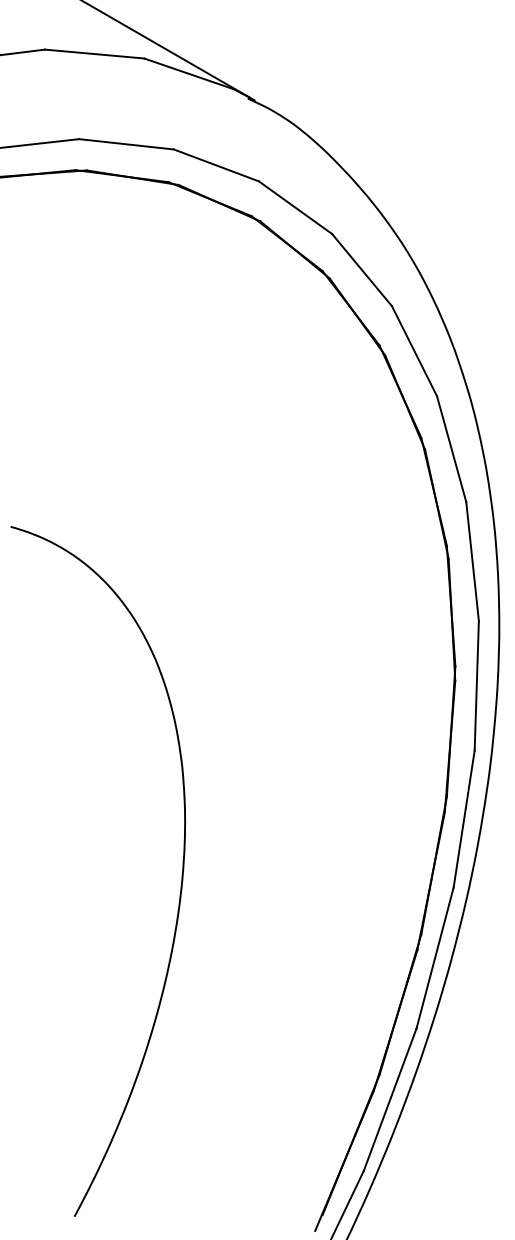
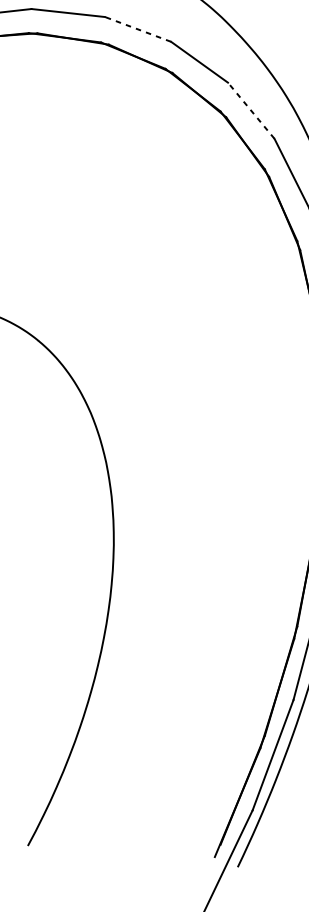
line: (215, 165) -> (137, 29), solid -> dashed
line: (362, 270) -> (251, 111), solid -> dashed

